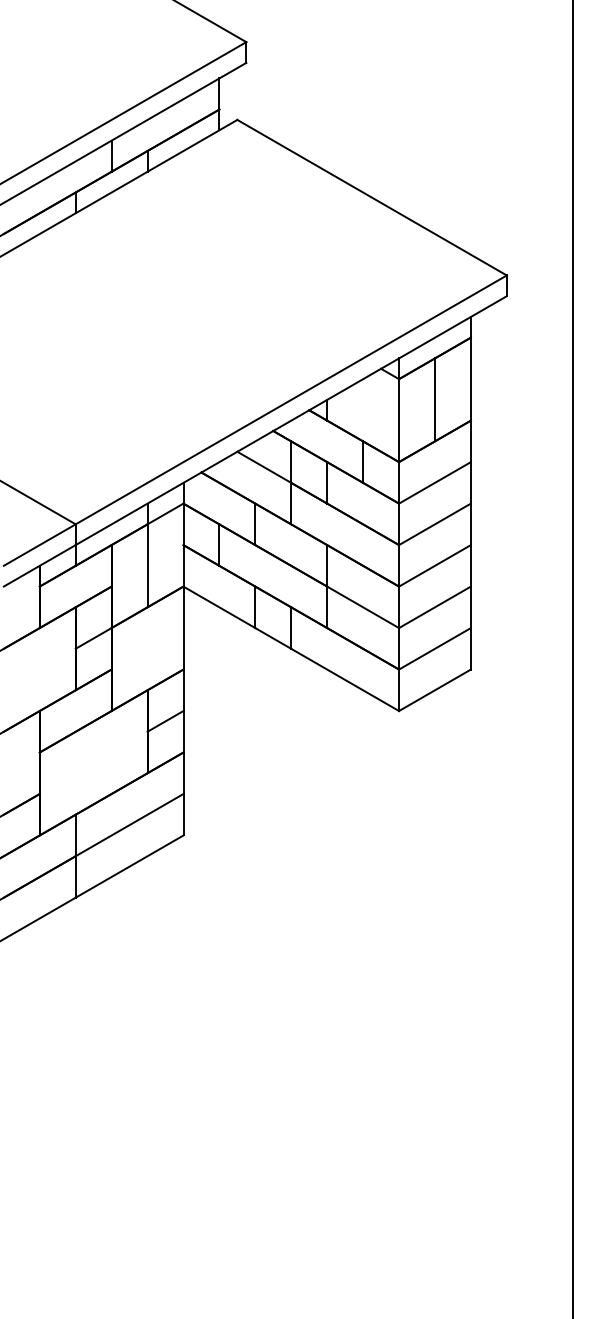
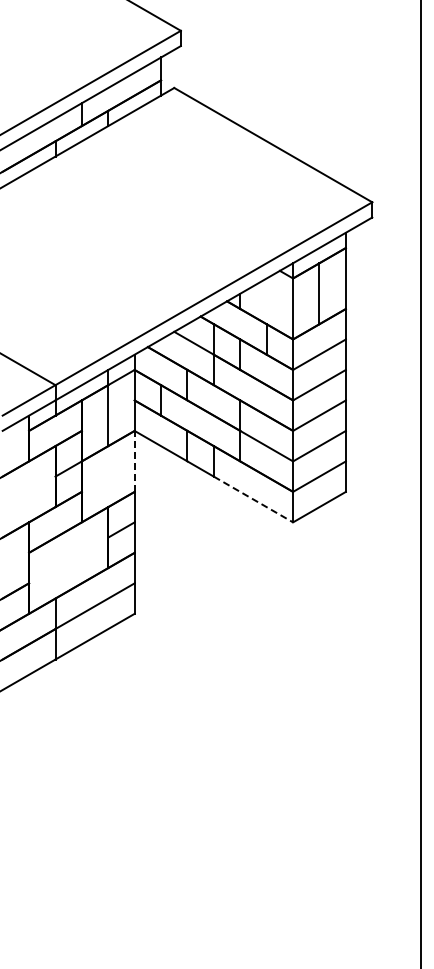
line: (183, 626) -> (134, 460), solid -> dashed
line: (345, 679) -> (253, 499), solid -> dashed

